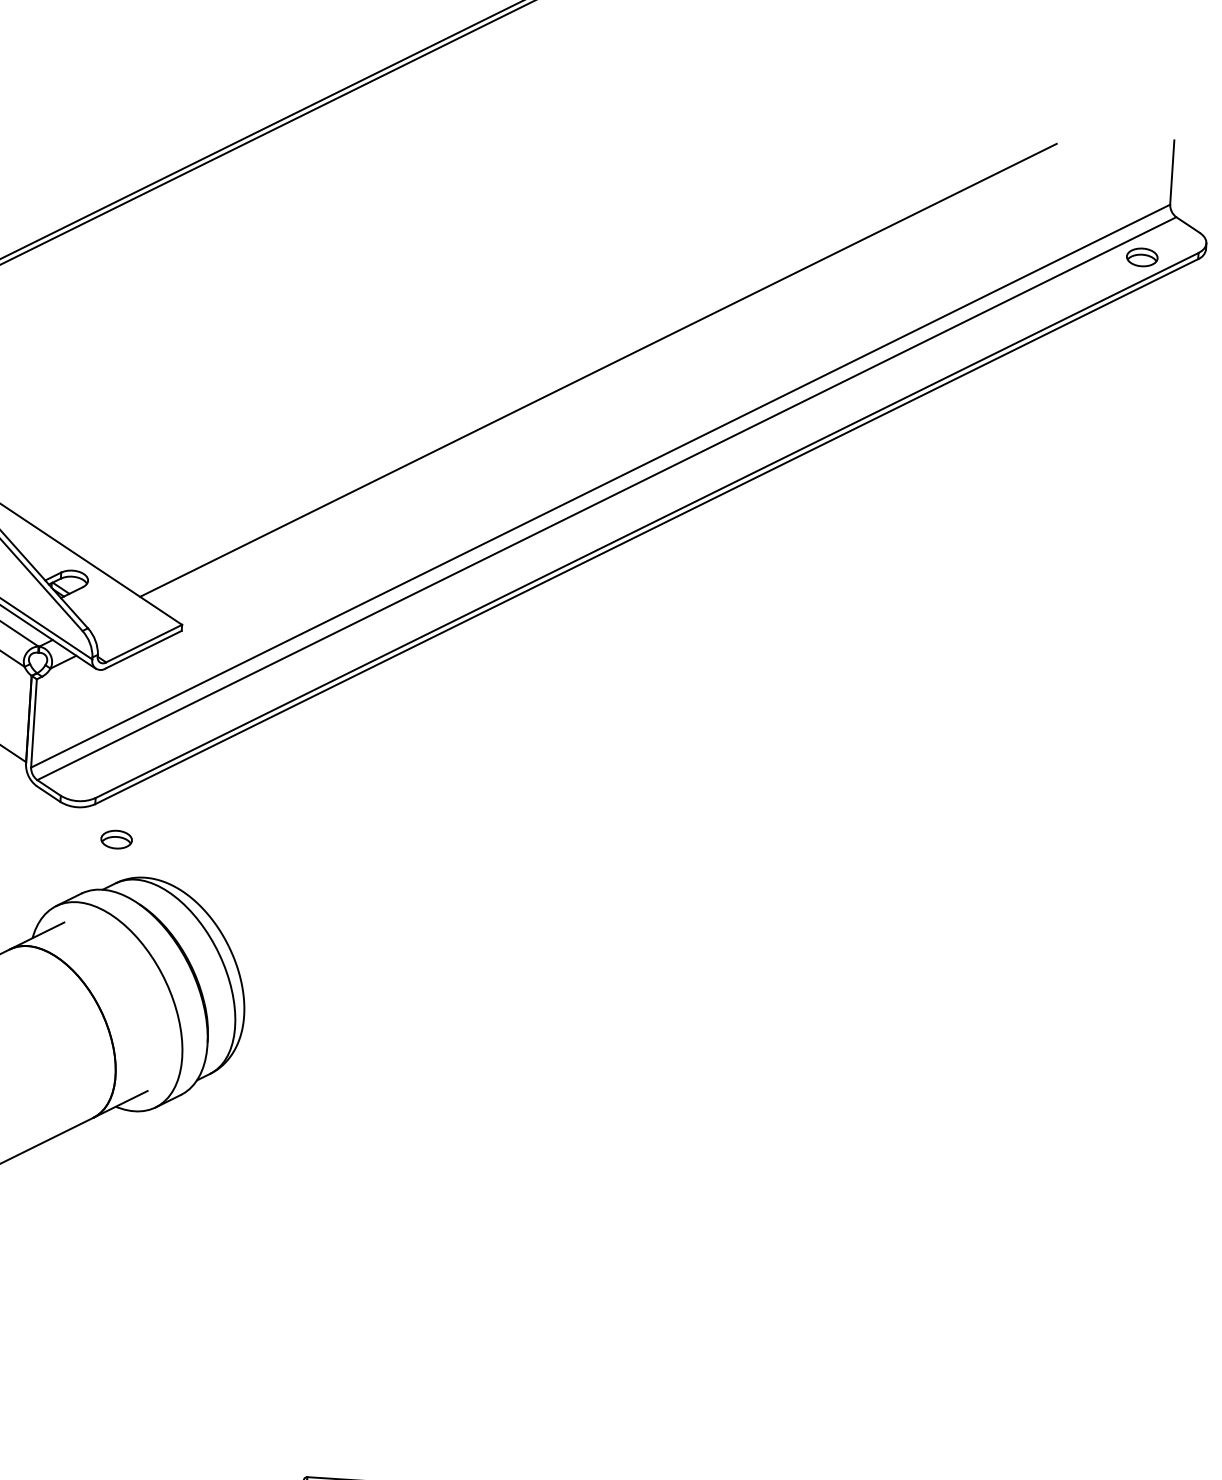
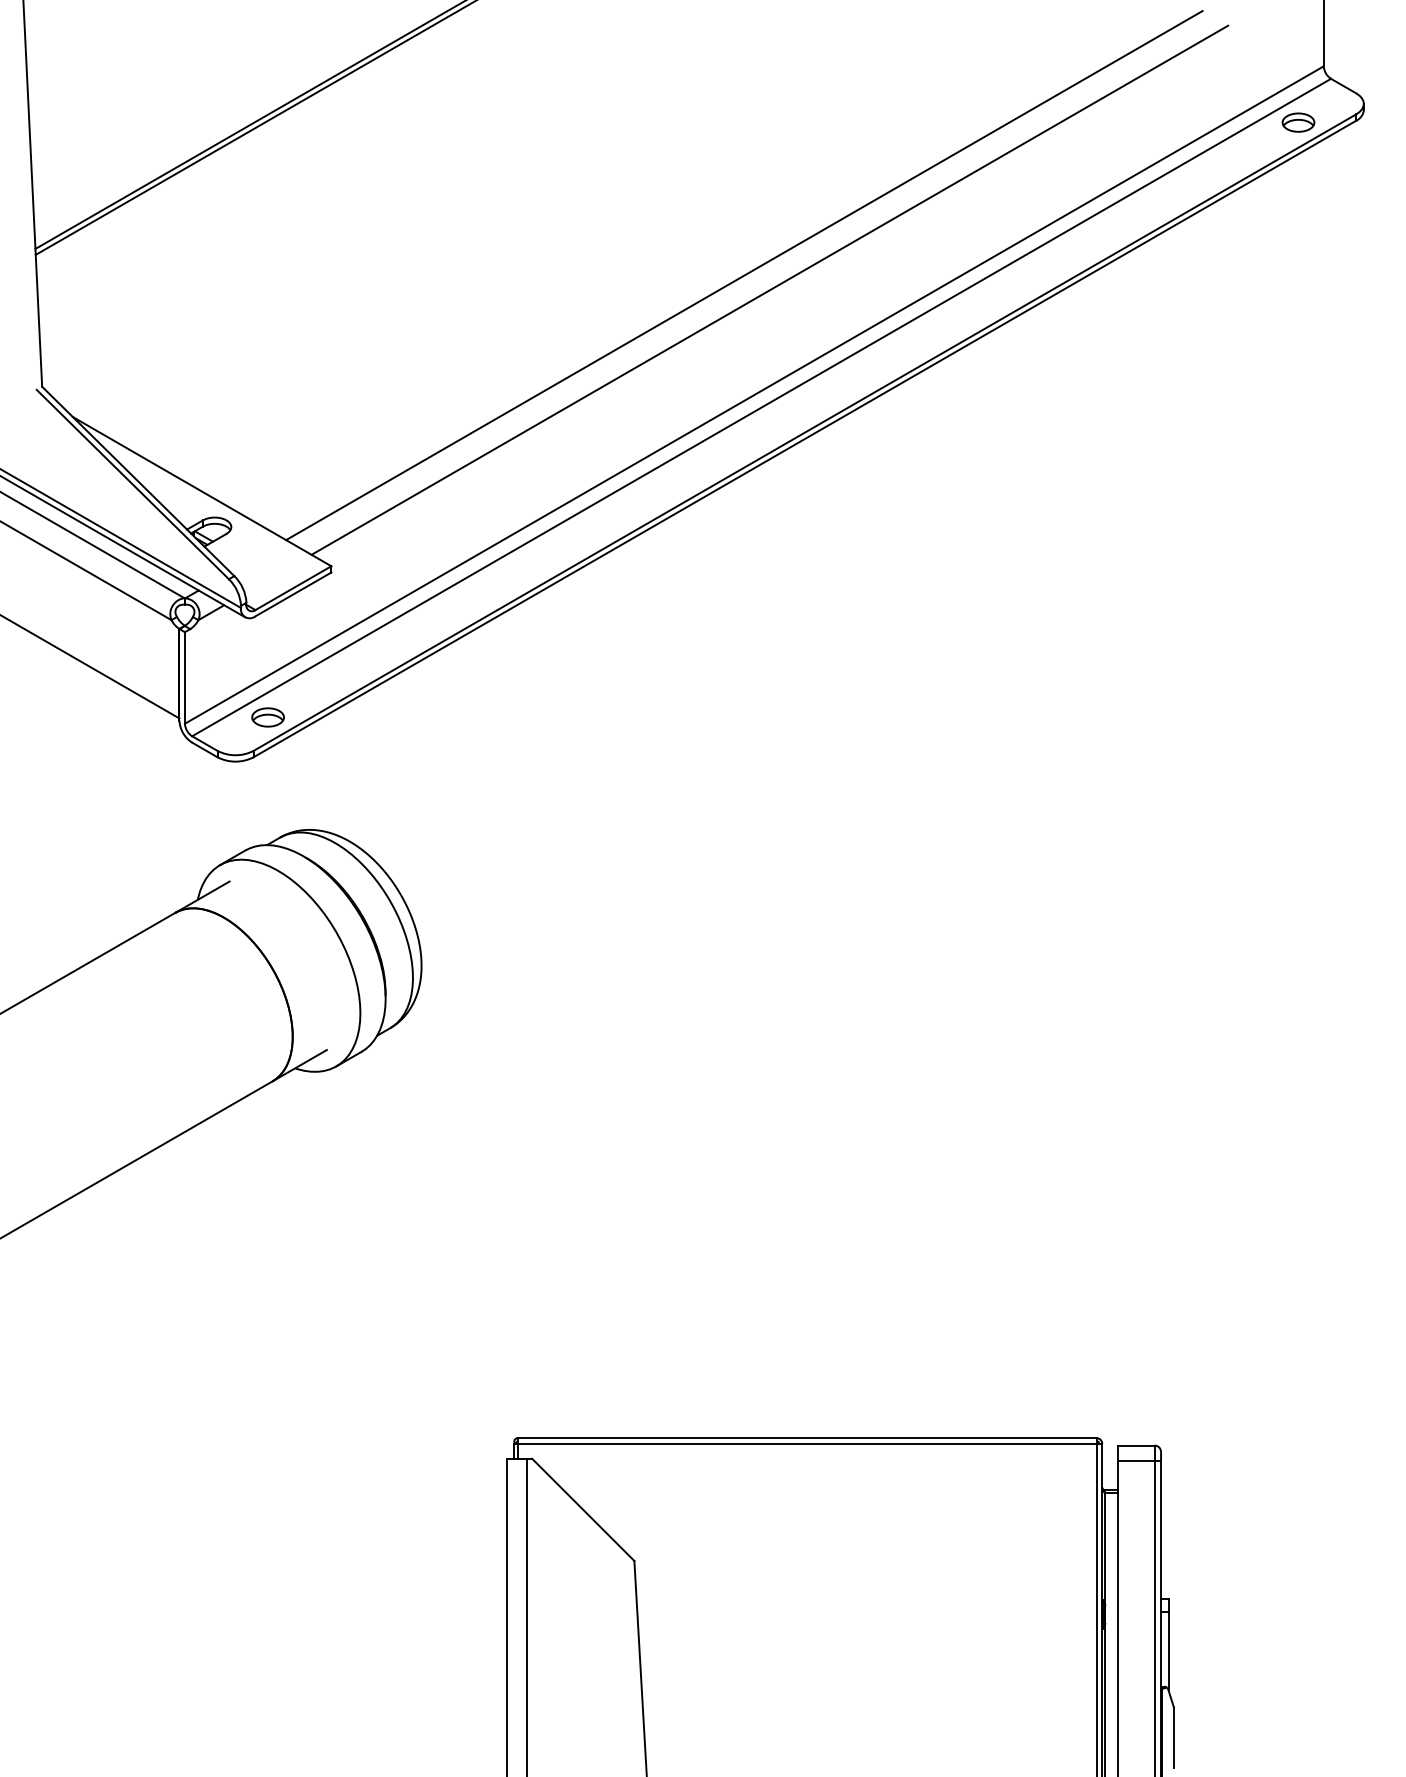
line: (621, 385) -> (769, 289), added
part: (116, 839) -> (267, 717), moved

